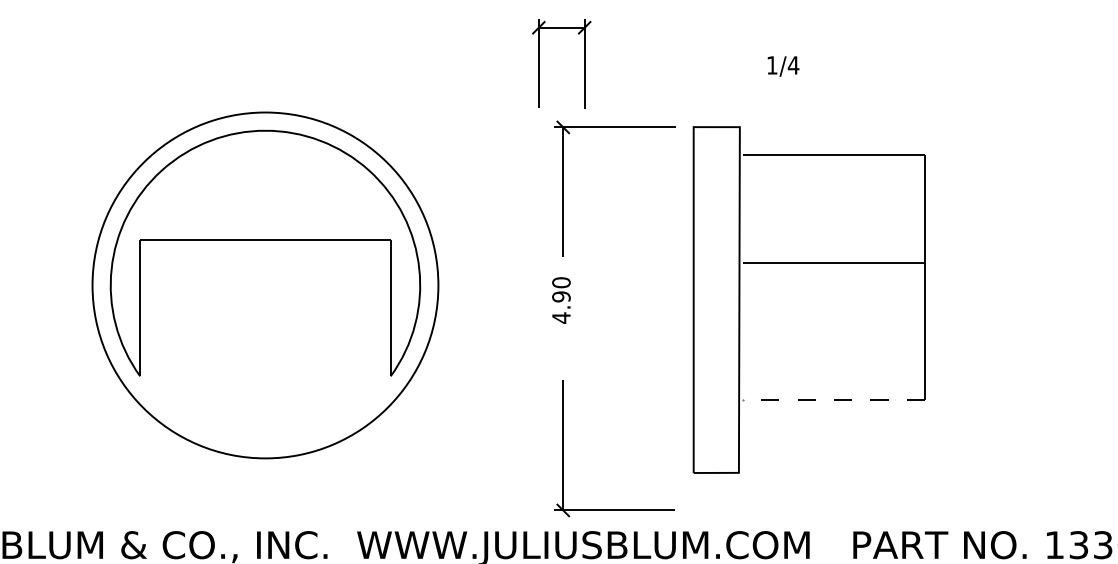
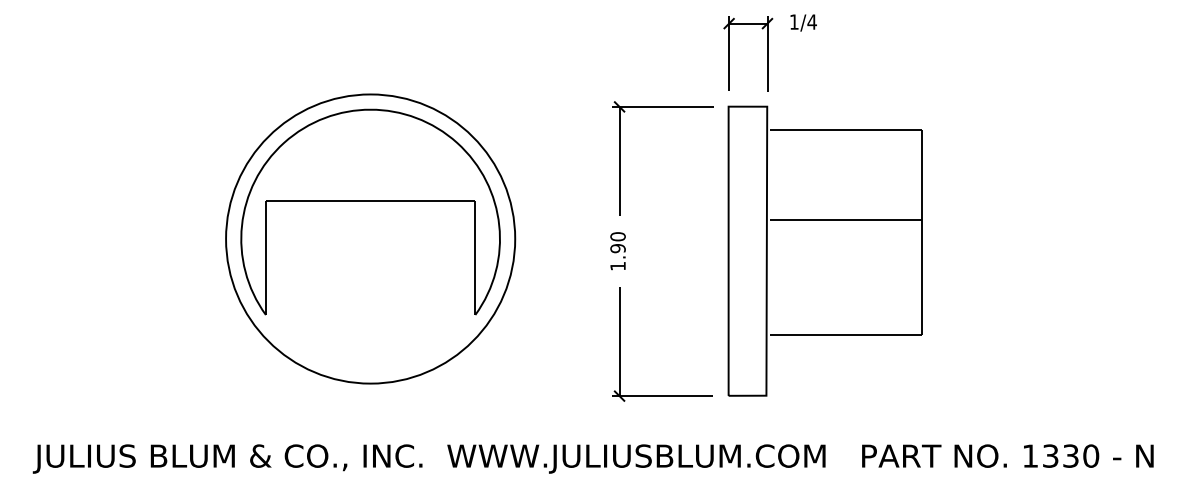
part: (539, 63) -> (729, 53), moved
text: (783, 65) -> (803, 22), moved
text: (560, 318) -> (617, 266), 4.90 -> 1.90
line: (833, 399) -> (845, 334), dashed -> solid
part: (564, 448) -> (620, 344), moved

